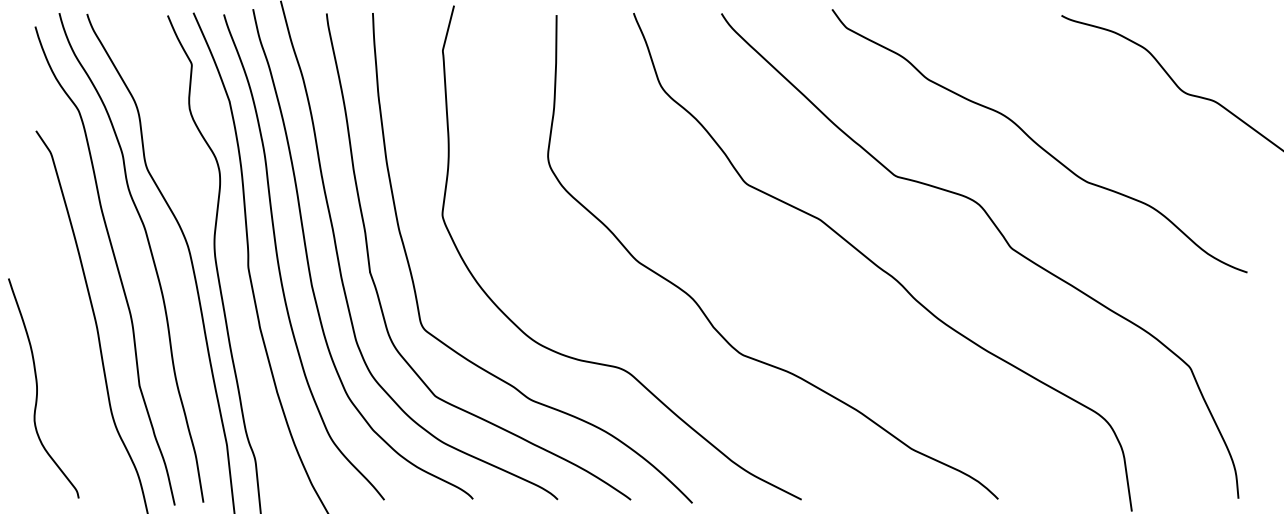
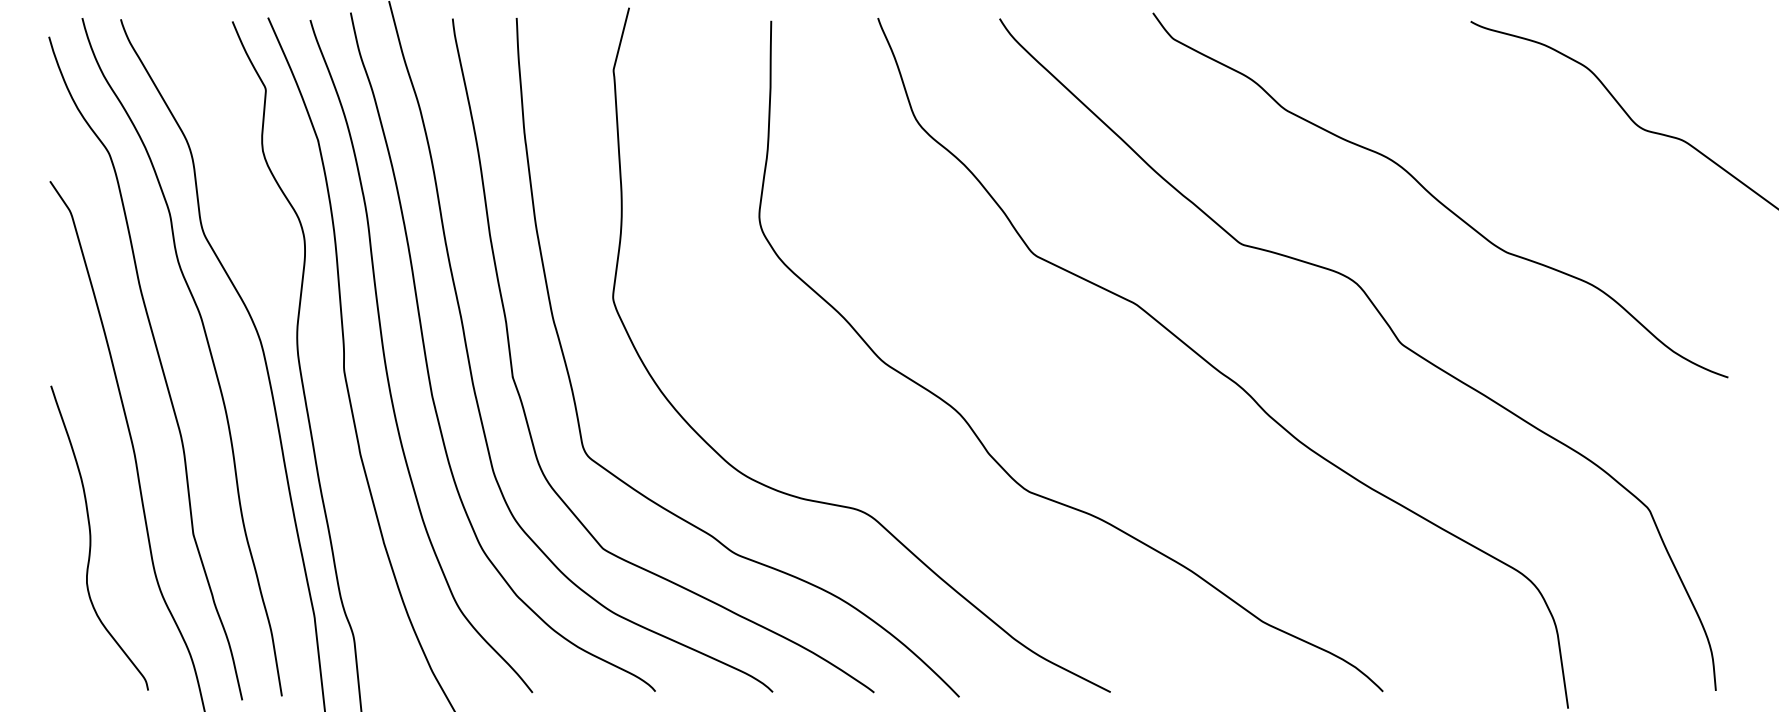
curve: (37, 388) -> (91, 537), moved

